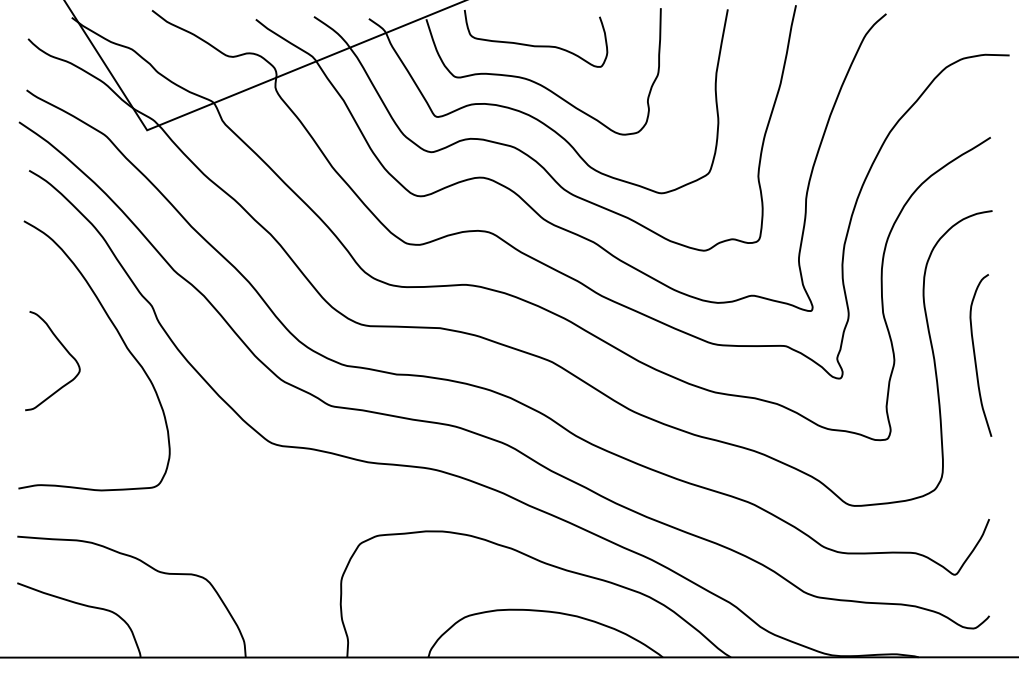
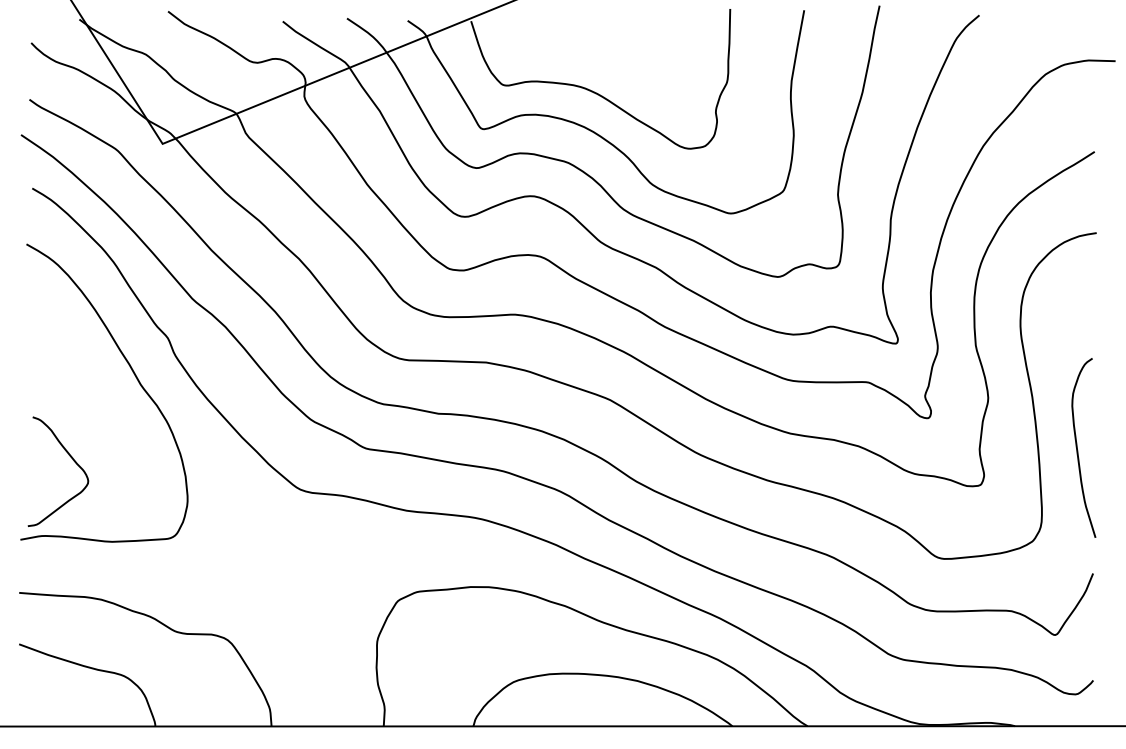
curve: (536, 45) -> (592, 50), removed
curve: (64, 349) -> (71, 459), moved
curve: (975, 355) -> (1077, 447), moved

